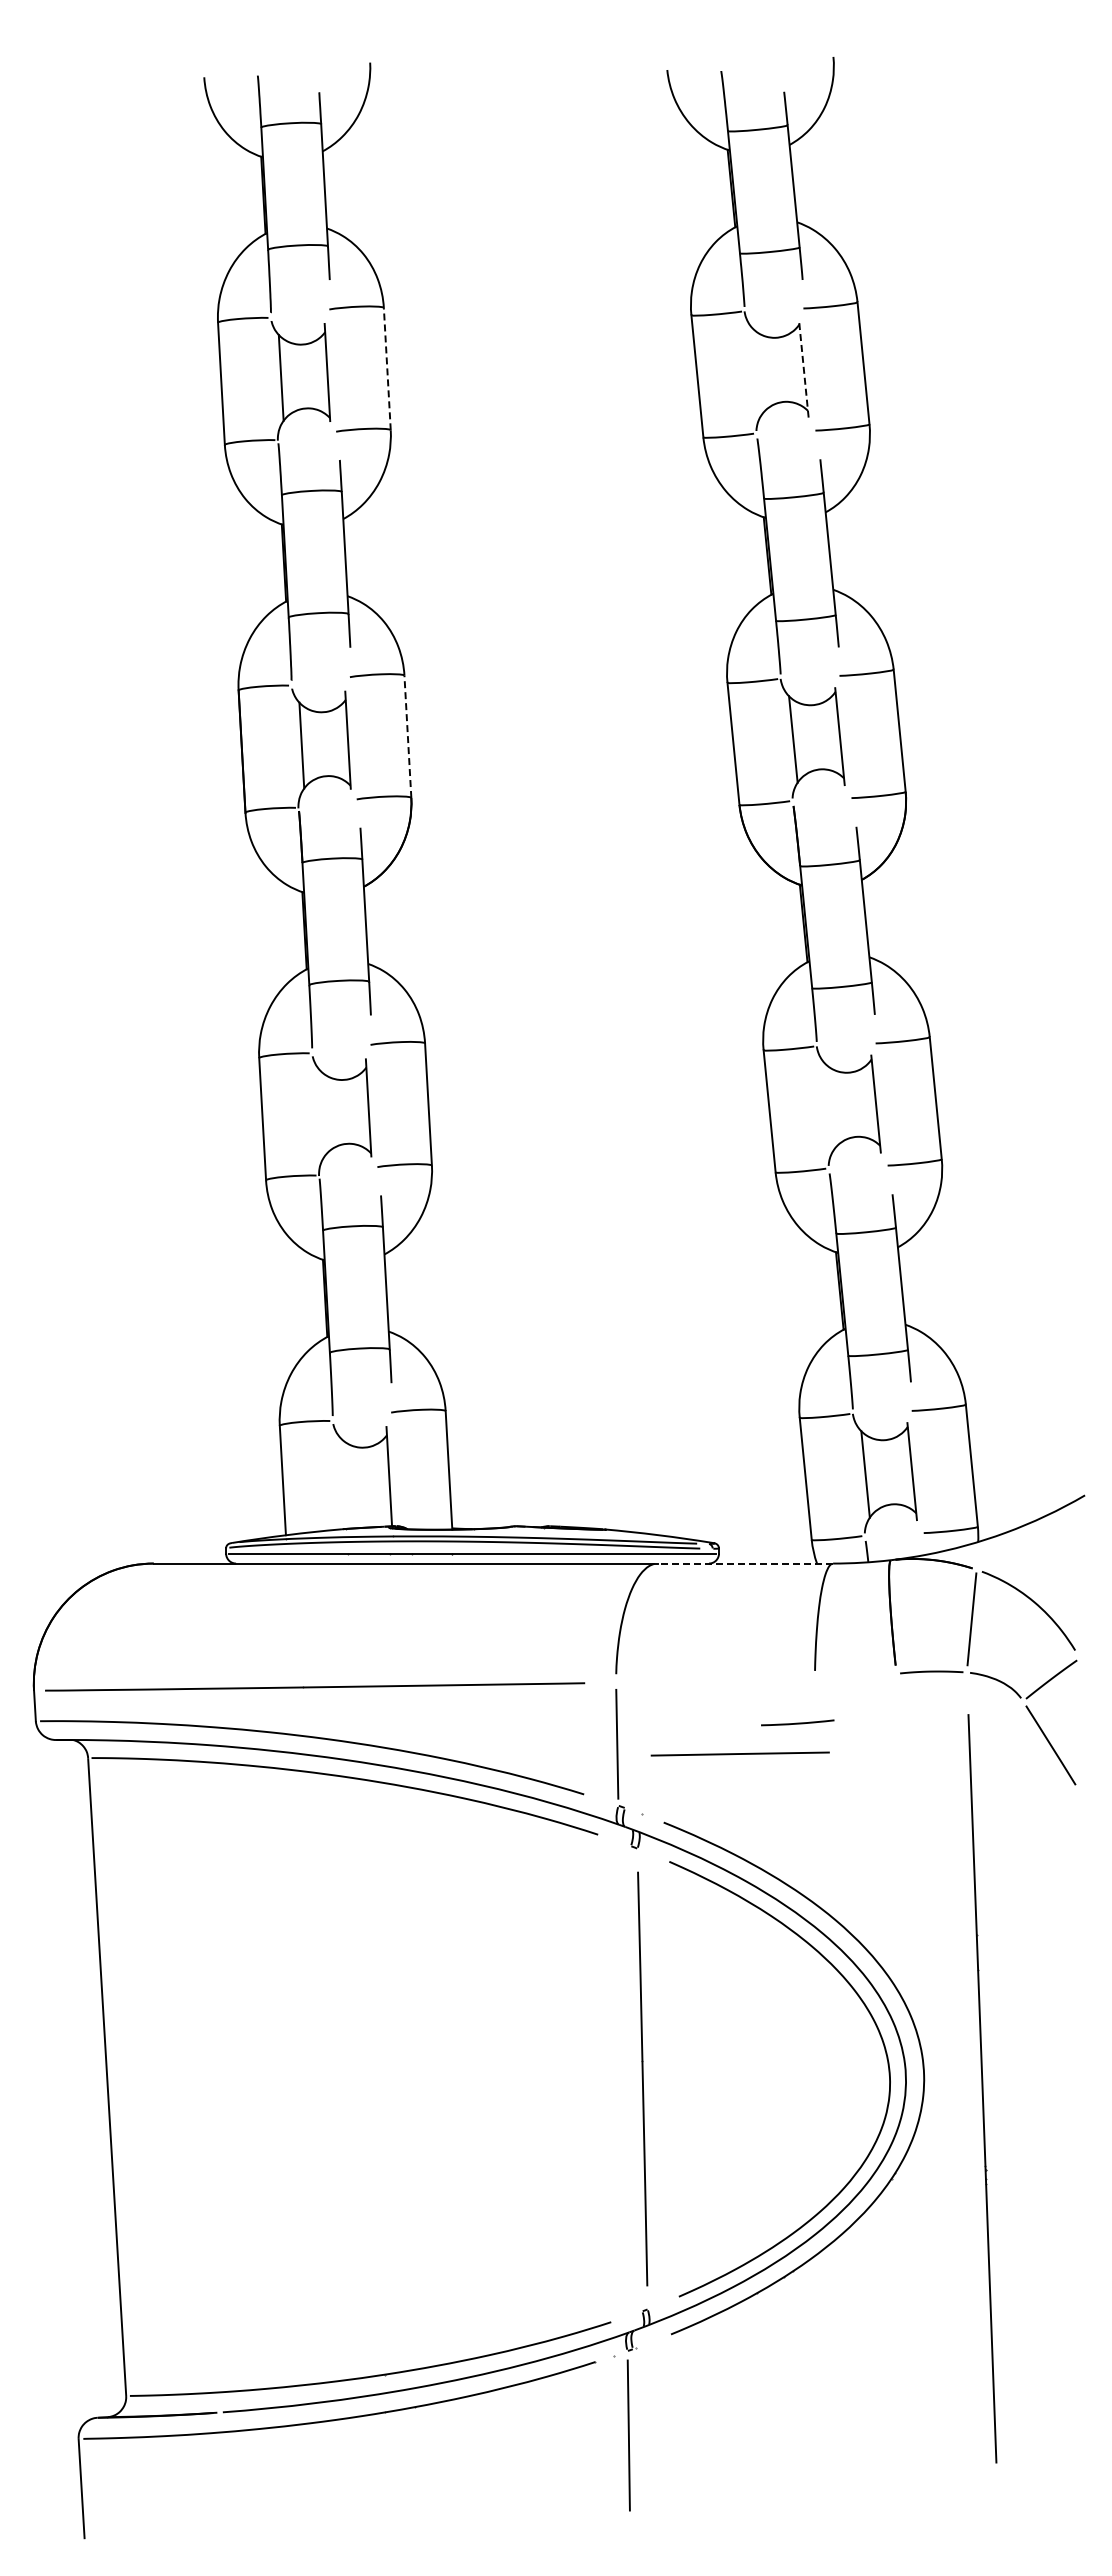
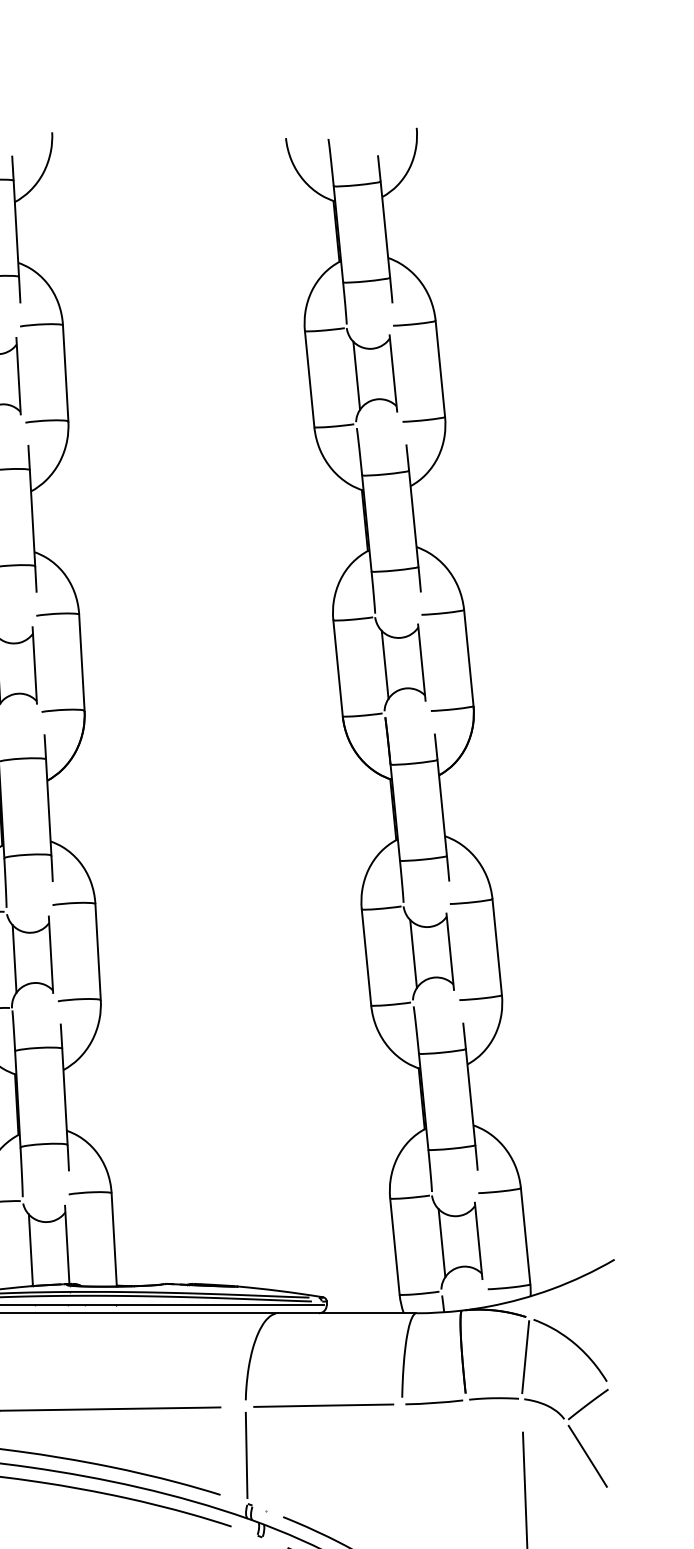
line: (387, 368) -> (65, 372), dashed -> solid
line: (803, 369) -> (393, 373), dashed -> solid
line: (756, 371) -> (356, 375), added
line: (407, 736) -> (81, 662), dashed -> solid
line: (829, 1106) -> (413, 953), added
line: (321, 1113) -> (13, 959), added
line: (342, 1483) -> (30, 1250), added
line: (745, 1563) -> (347, 1313), dashed -> solid
line: (797, 1722) -> (434, 1402), moved
line: (739, 1753) -> (323, 1405), moved

